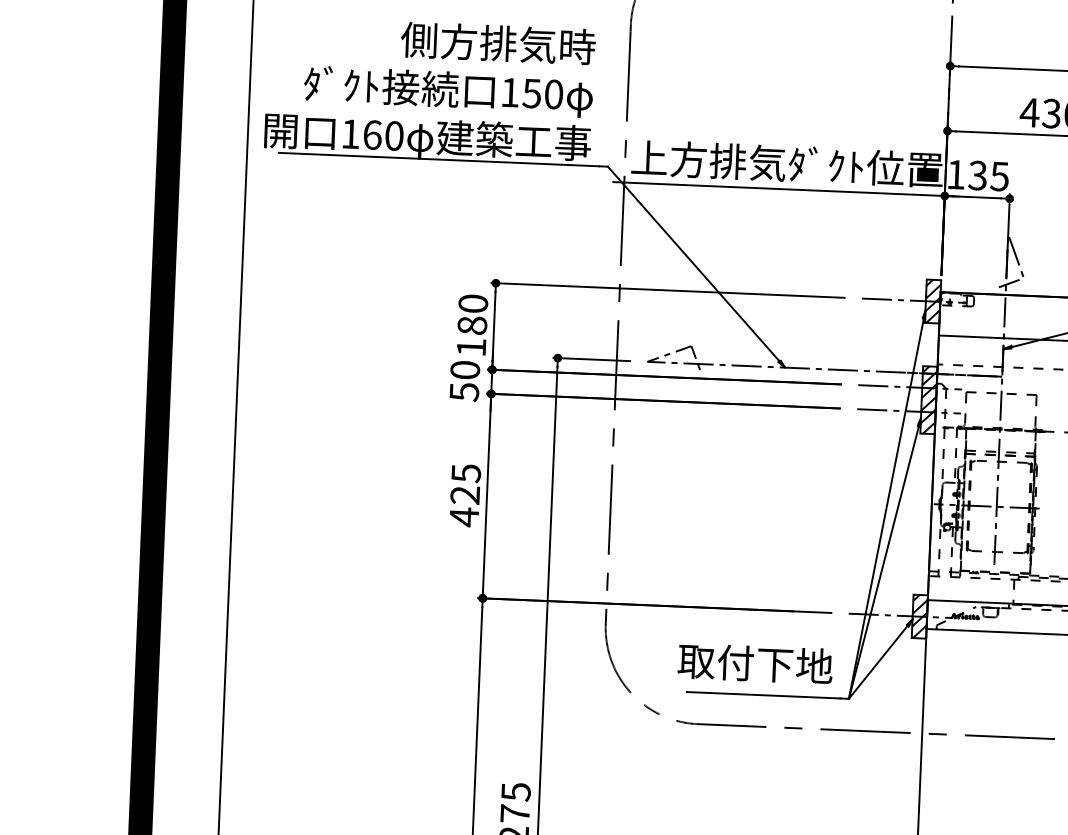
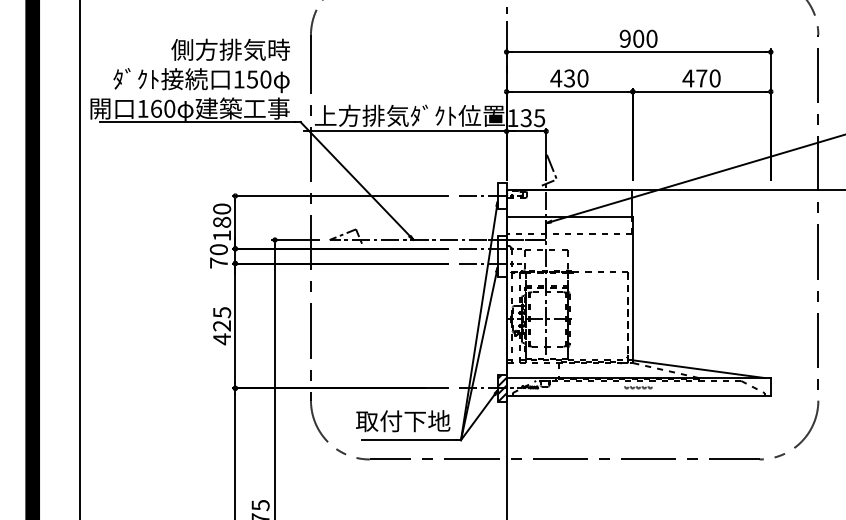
hatch: (932, 300) -> (501, 195), removed
text: (463, 391) -> (218, 262), 50 -> 70
hatch: (927, 399) -> (501, 255), removed

